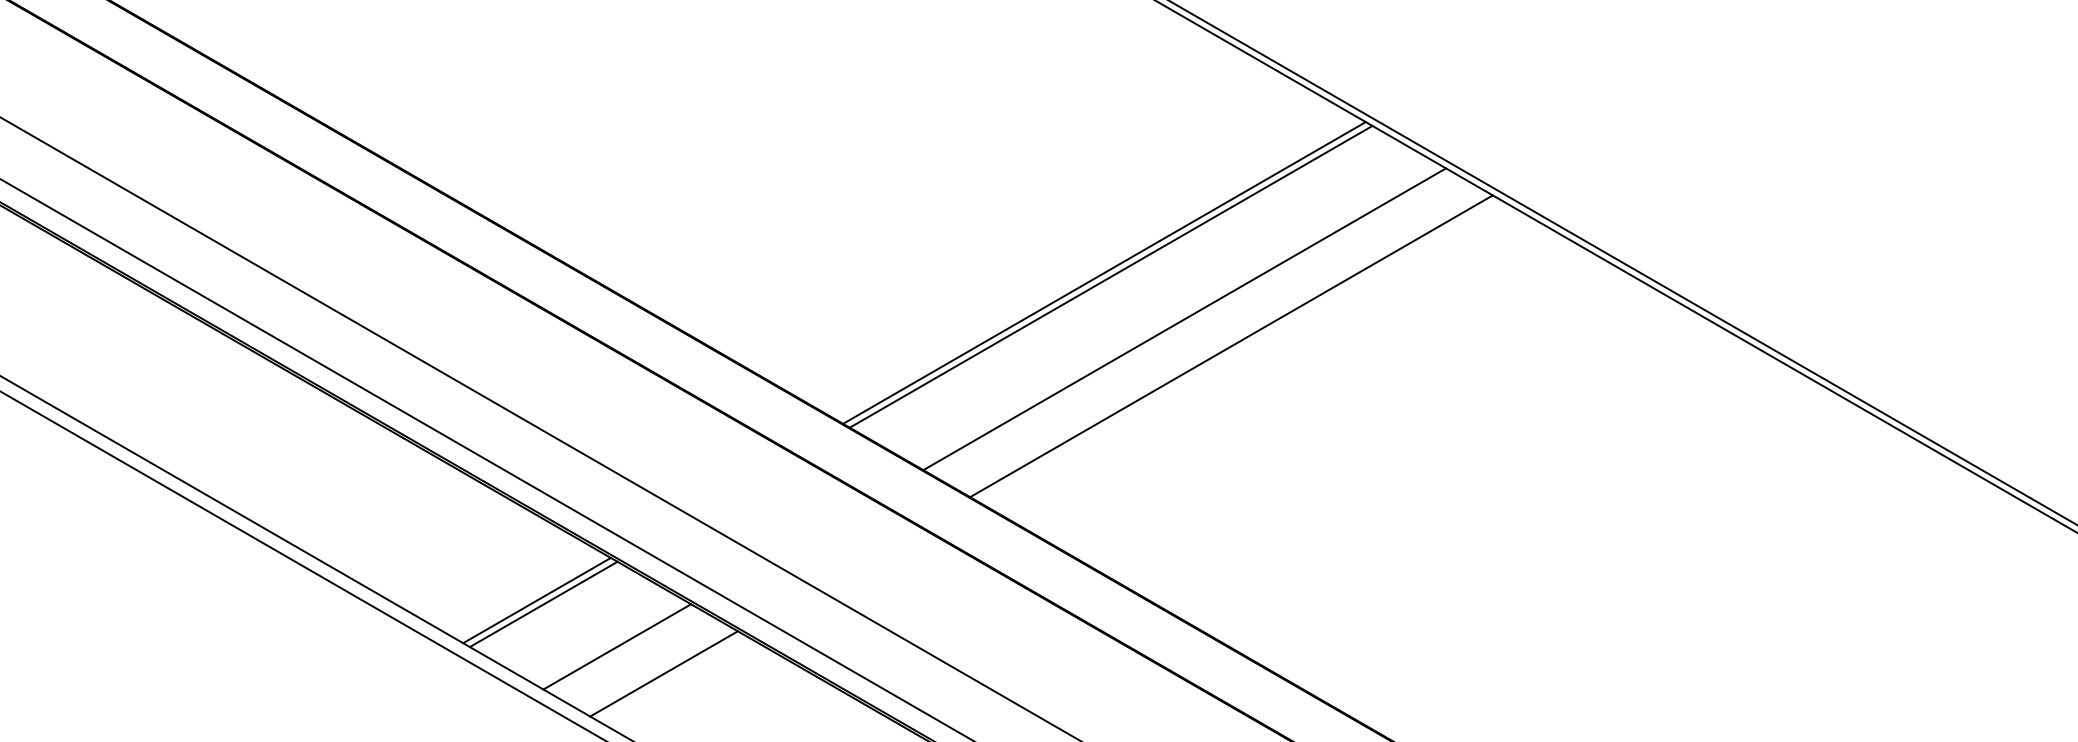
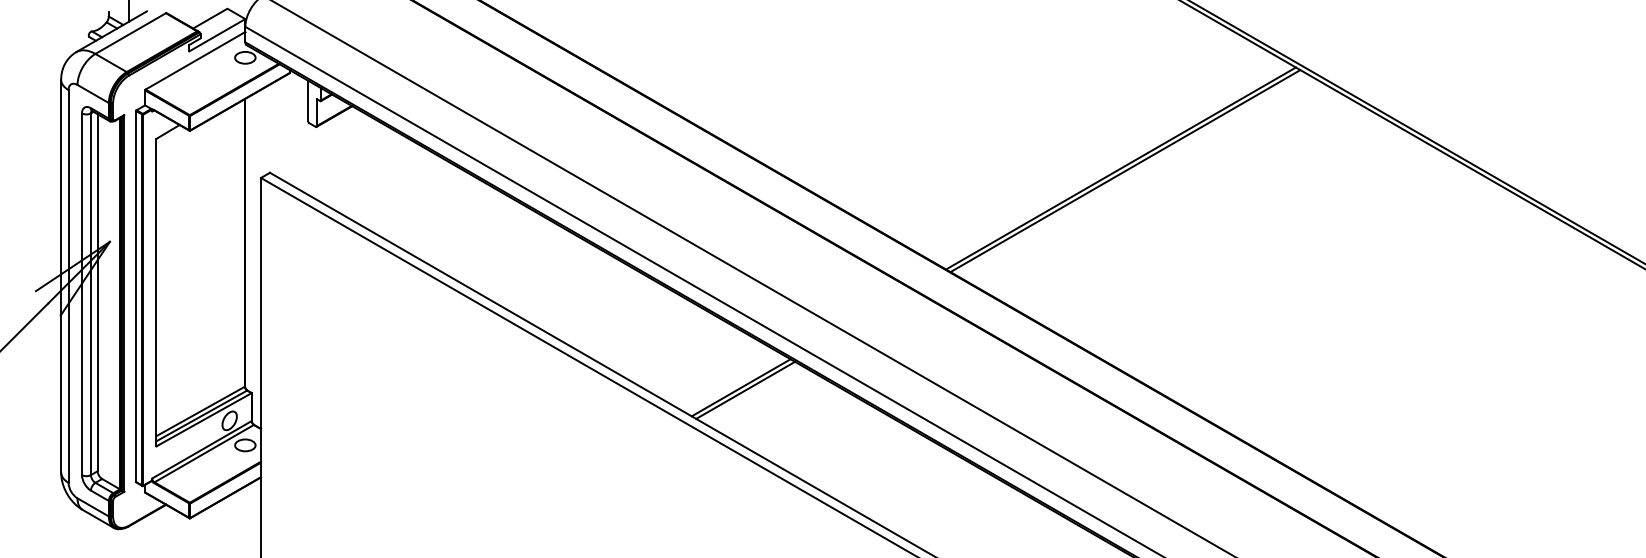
line: (1184, 319) -> (1174, 199), removed
line: (1230, 346) -> (1205, 217), removed
line: (616, 646) -> (794, 418), removed
line: (663, 673) -> (825, 436), removed

